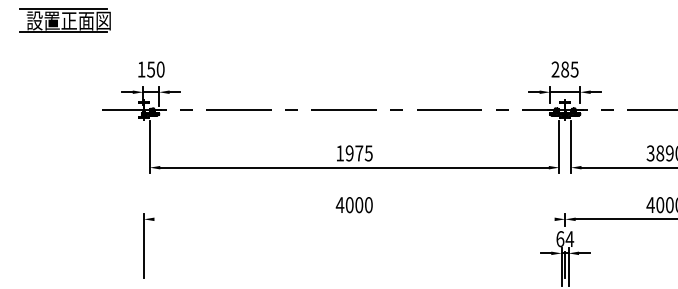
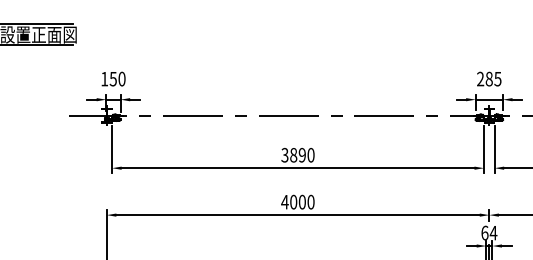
text: (354, 153) -> (298, 155), 1975 -> 3890
line: (354, 219) -> (298, 215), added

